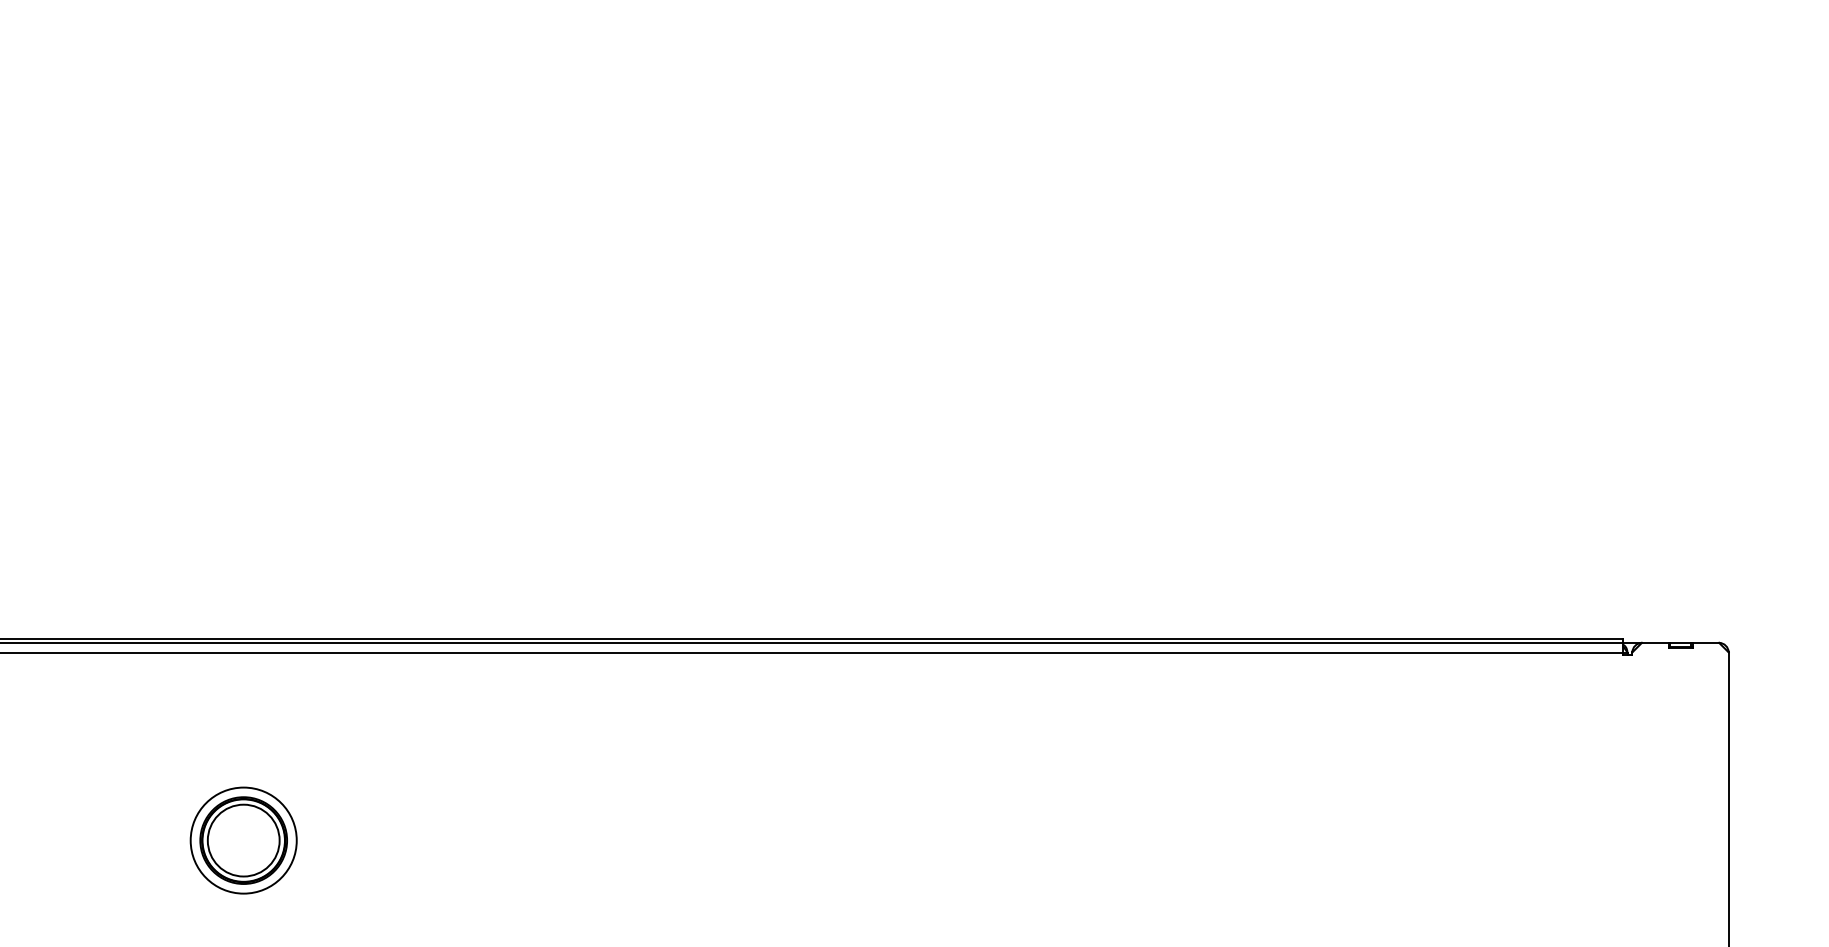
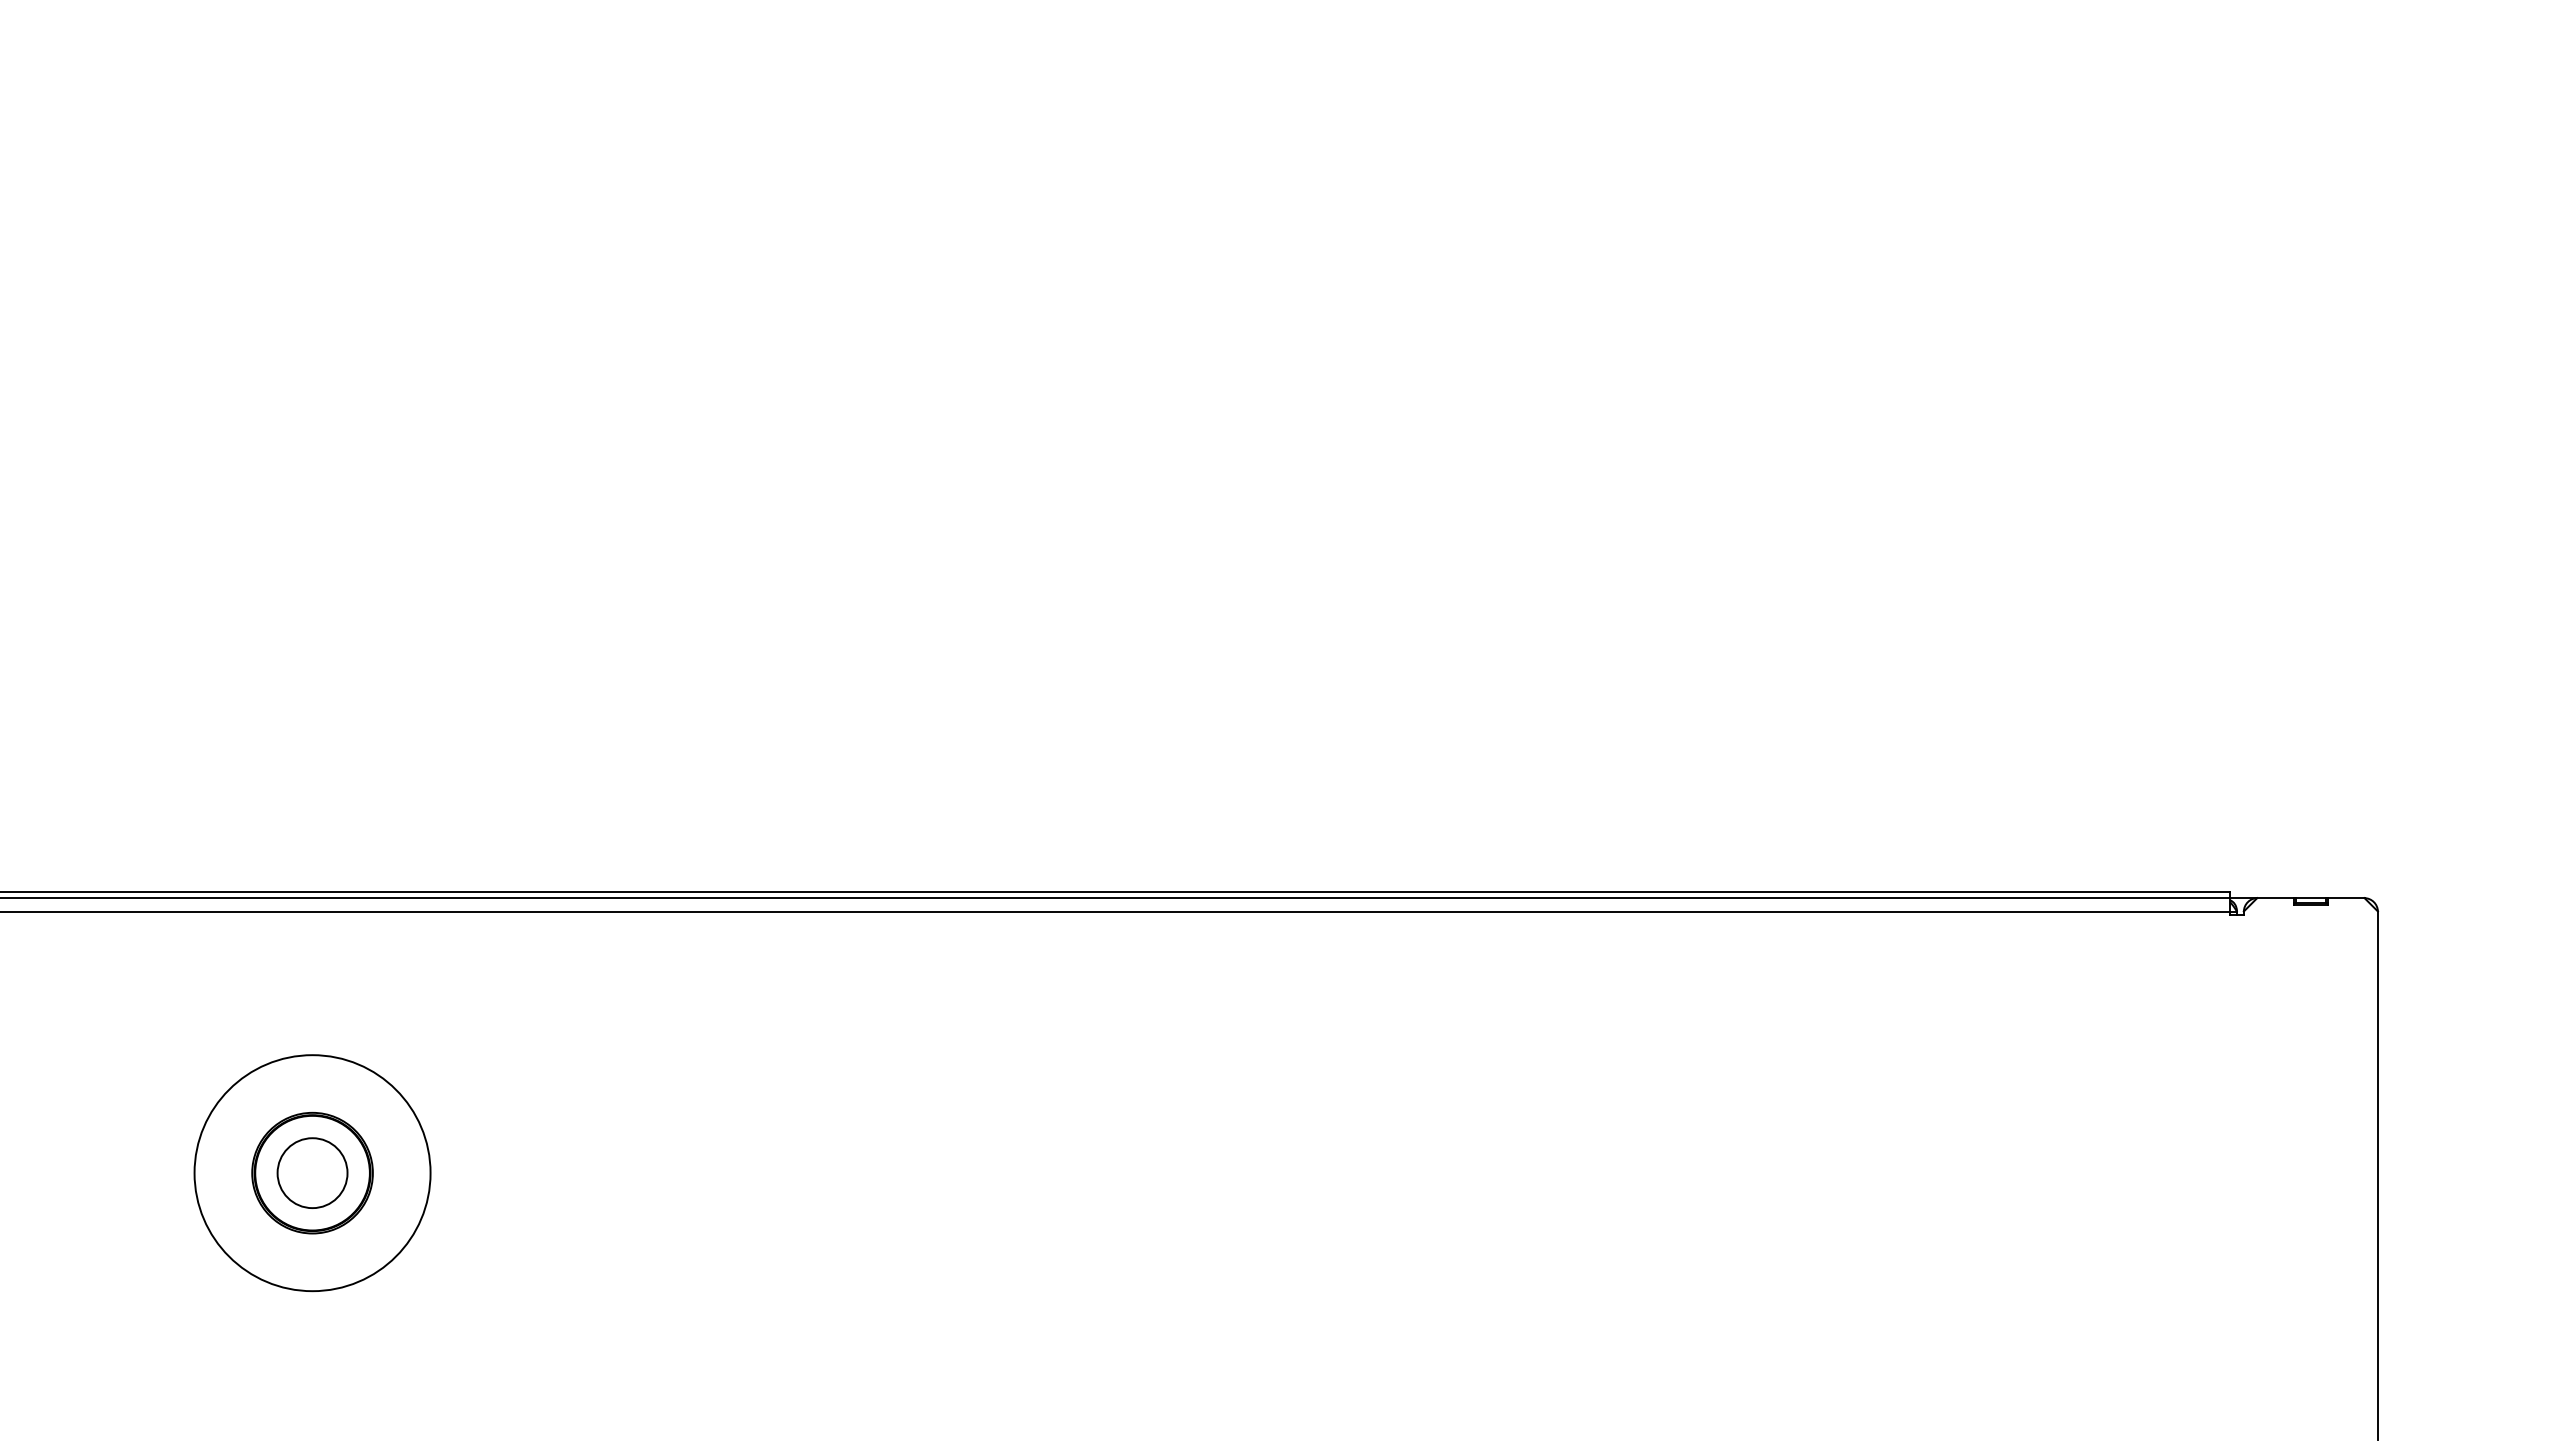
circle: (243, 840) -> (312, 1172), size x1.6
circle: (243, 840) -> (312, 1173), size x0.7

